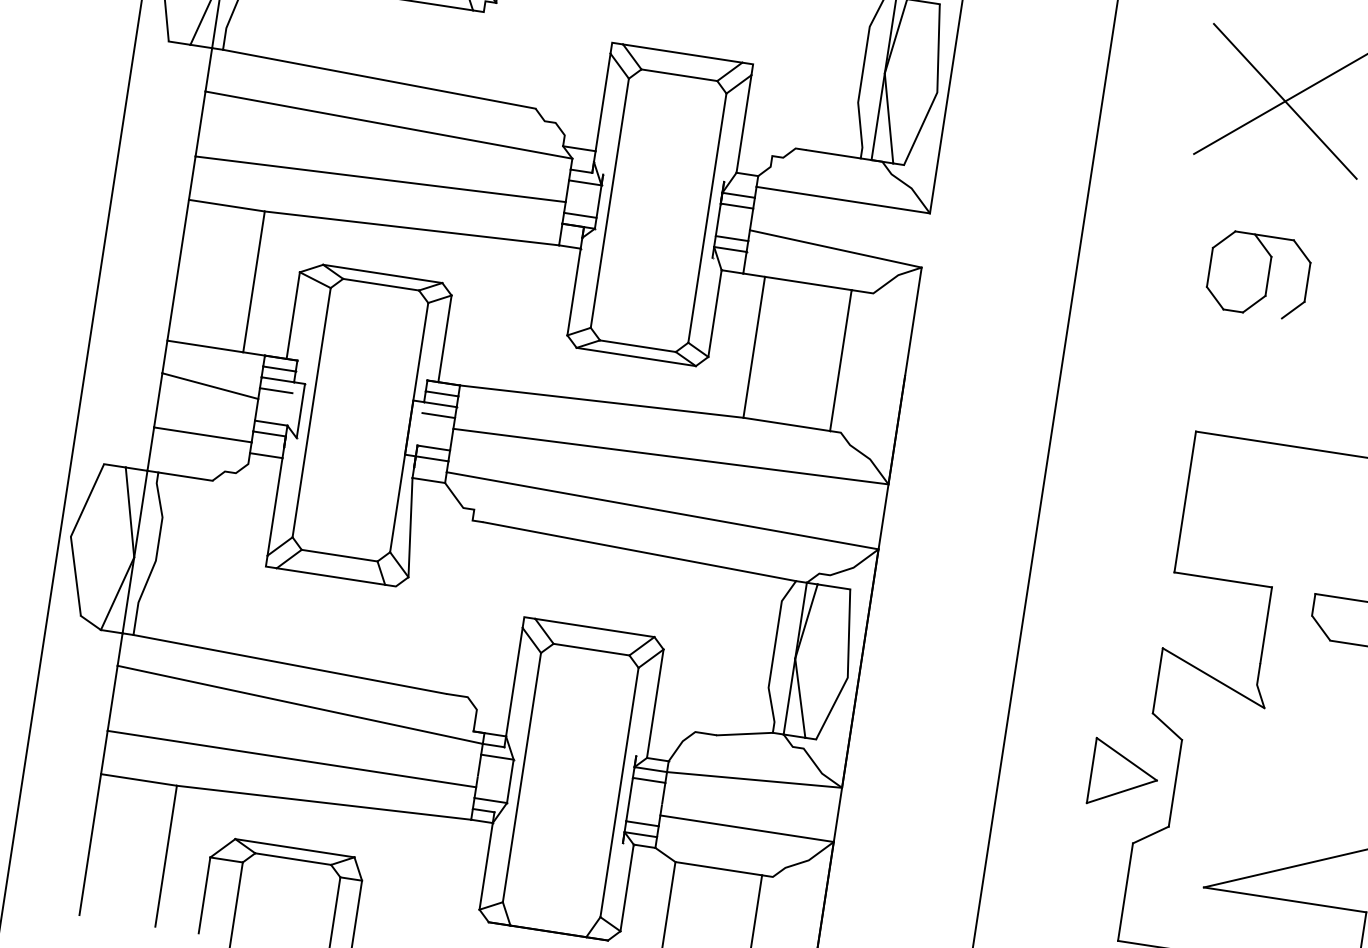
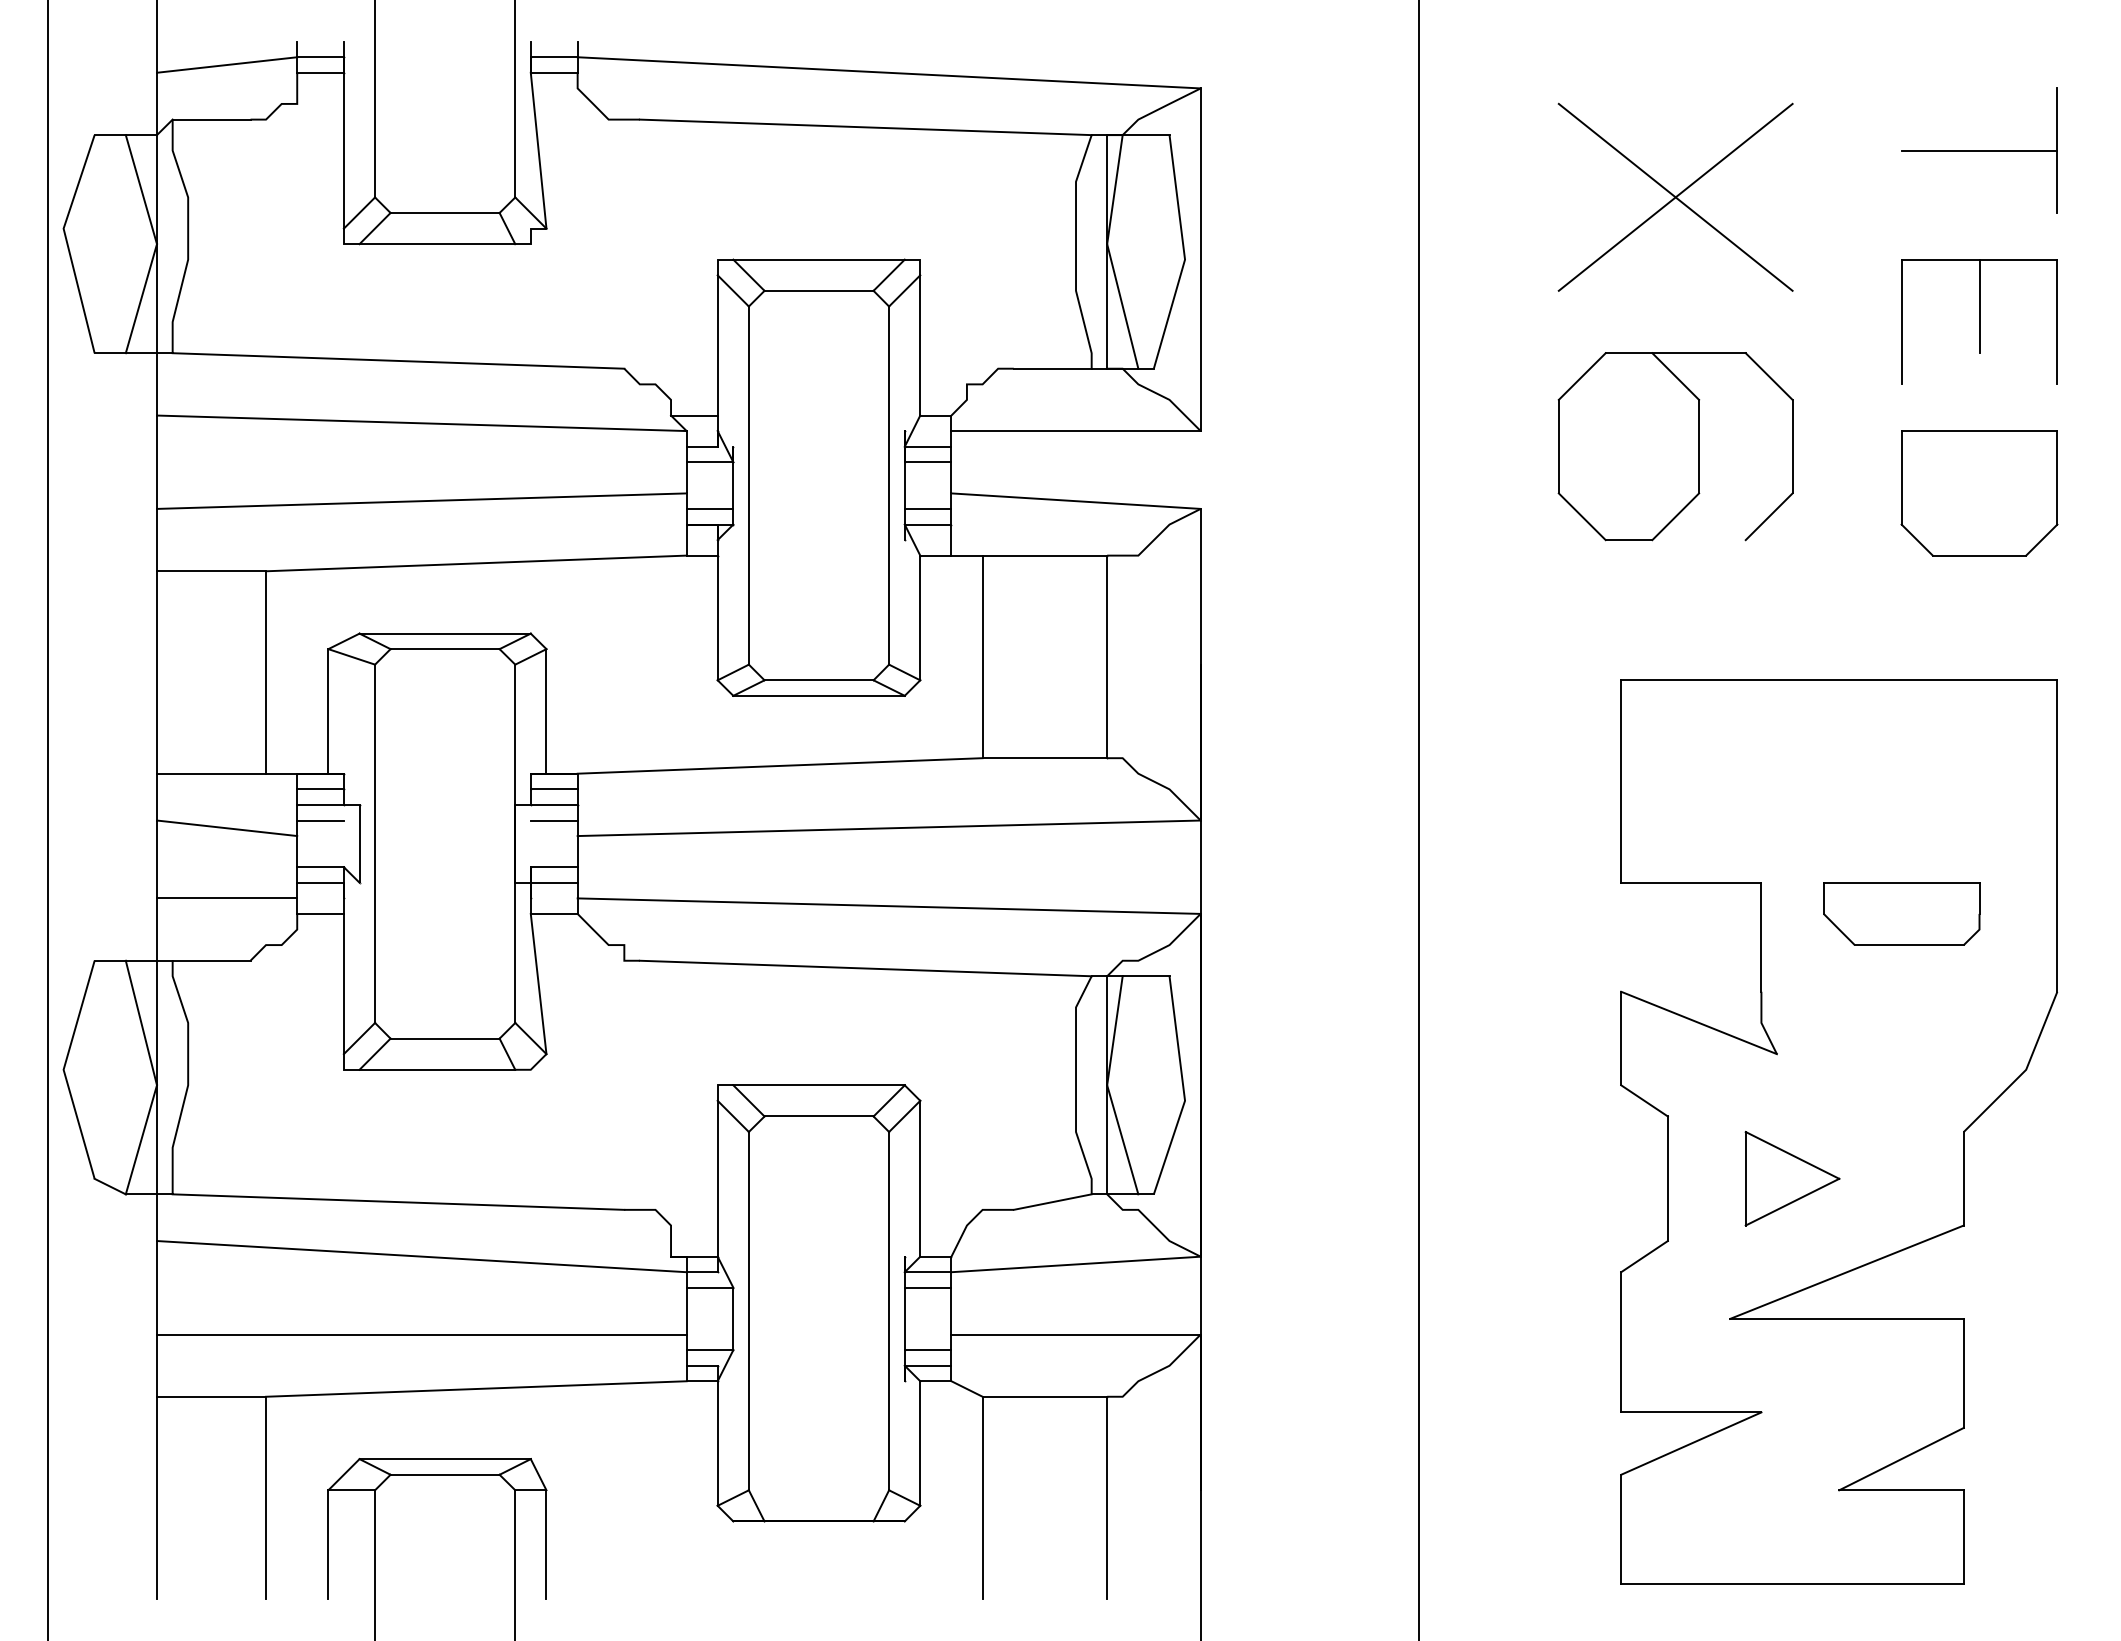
part: (1258, 274) -> (1675, 446), size x1.67
part: (1124, 775) -> (1792, 1178), moved

